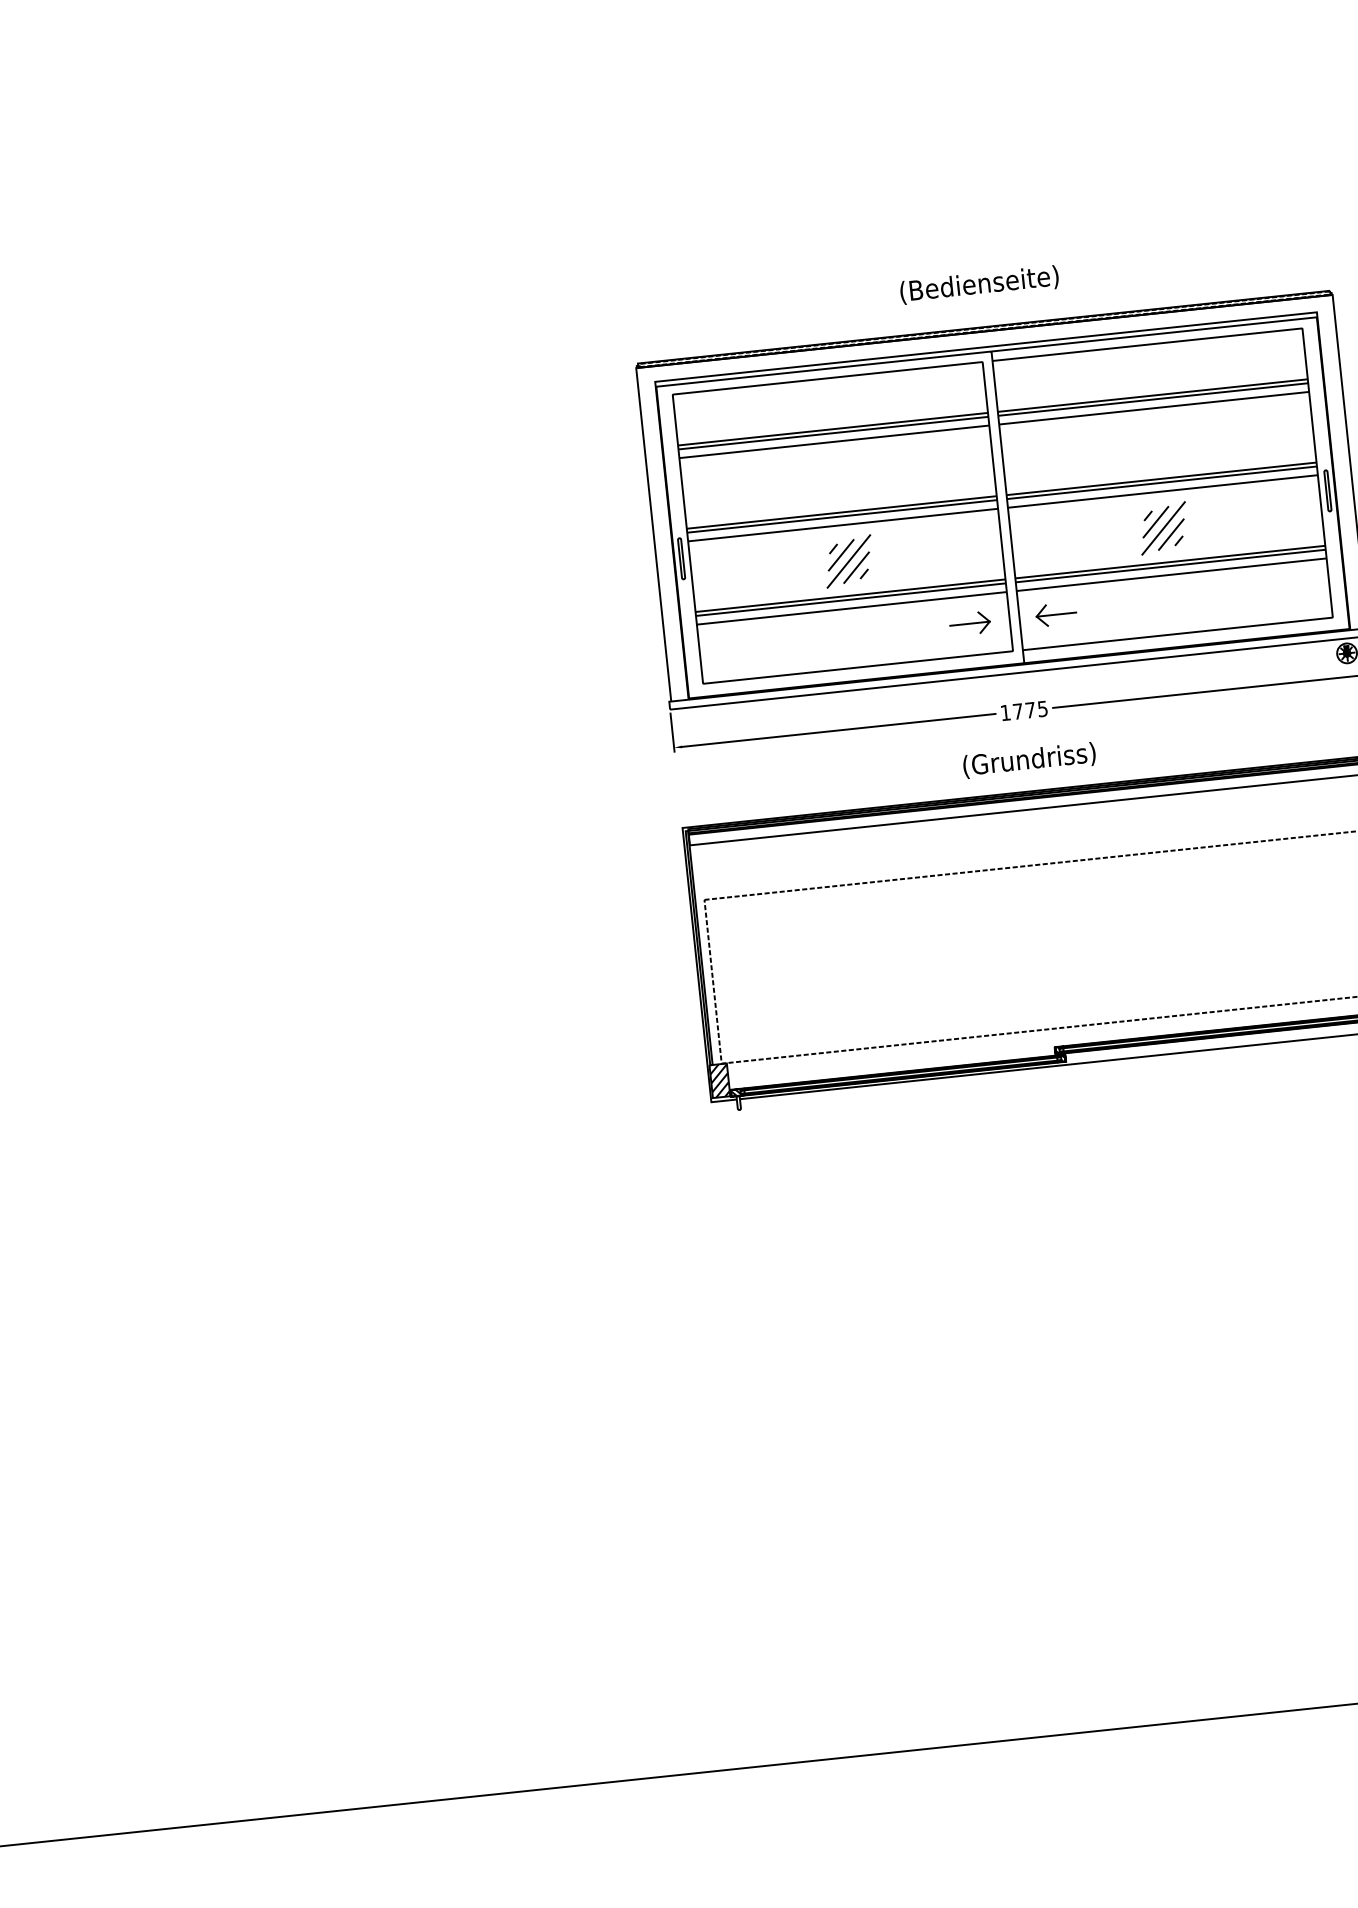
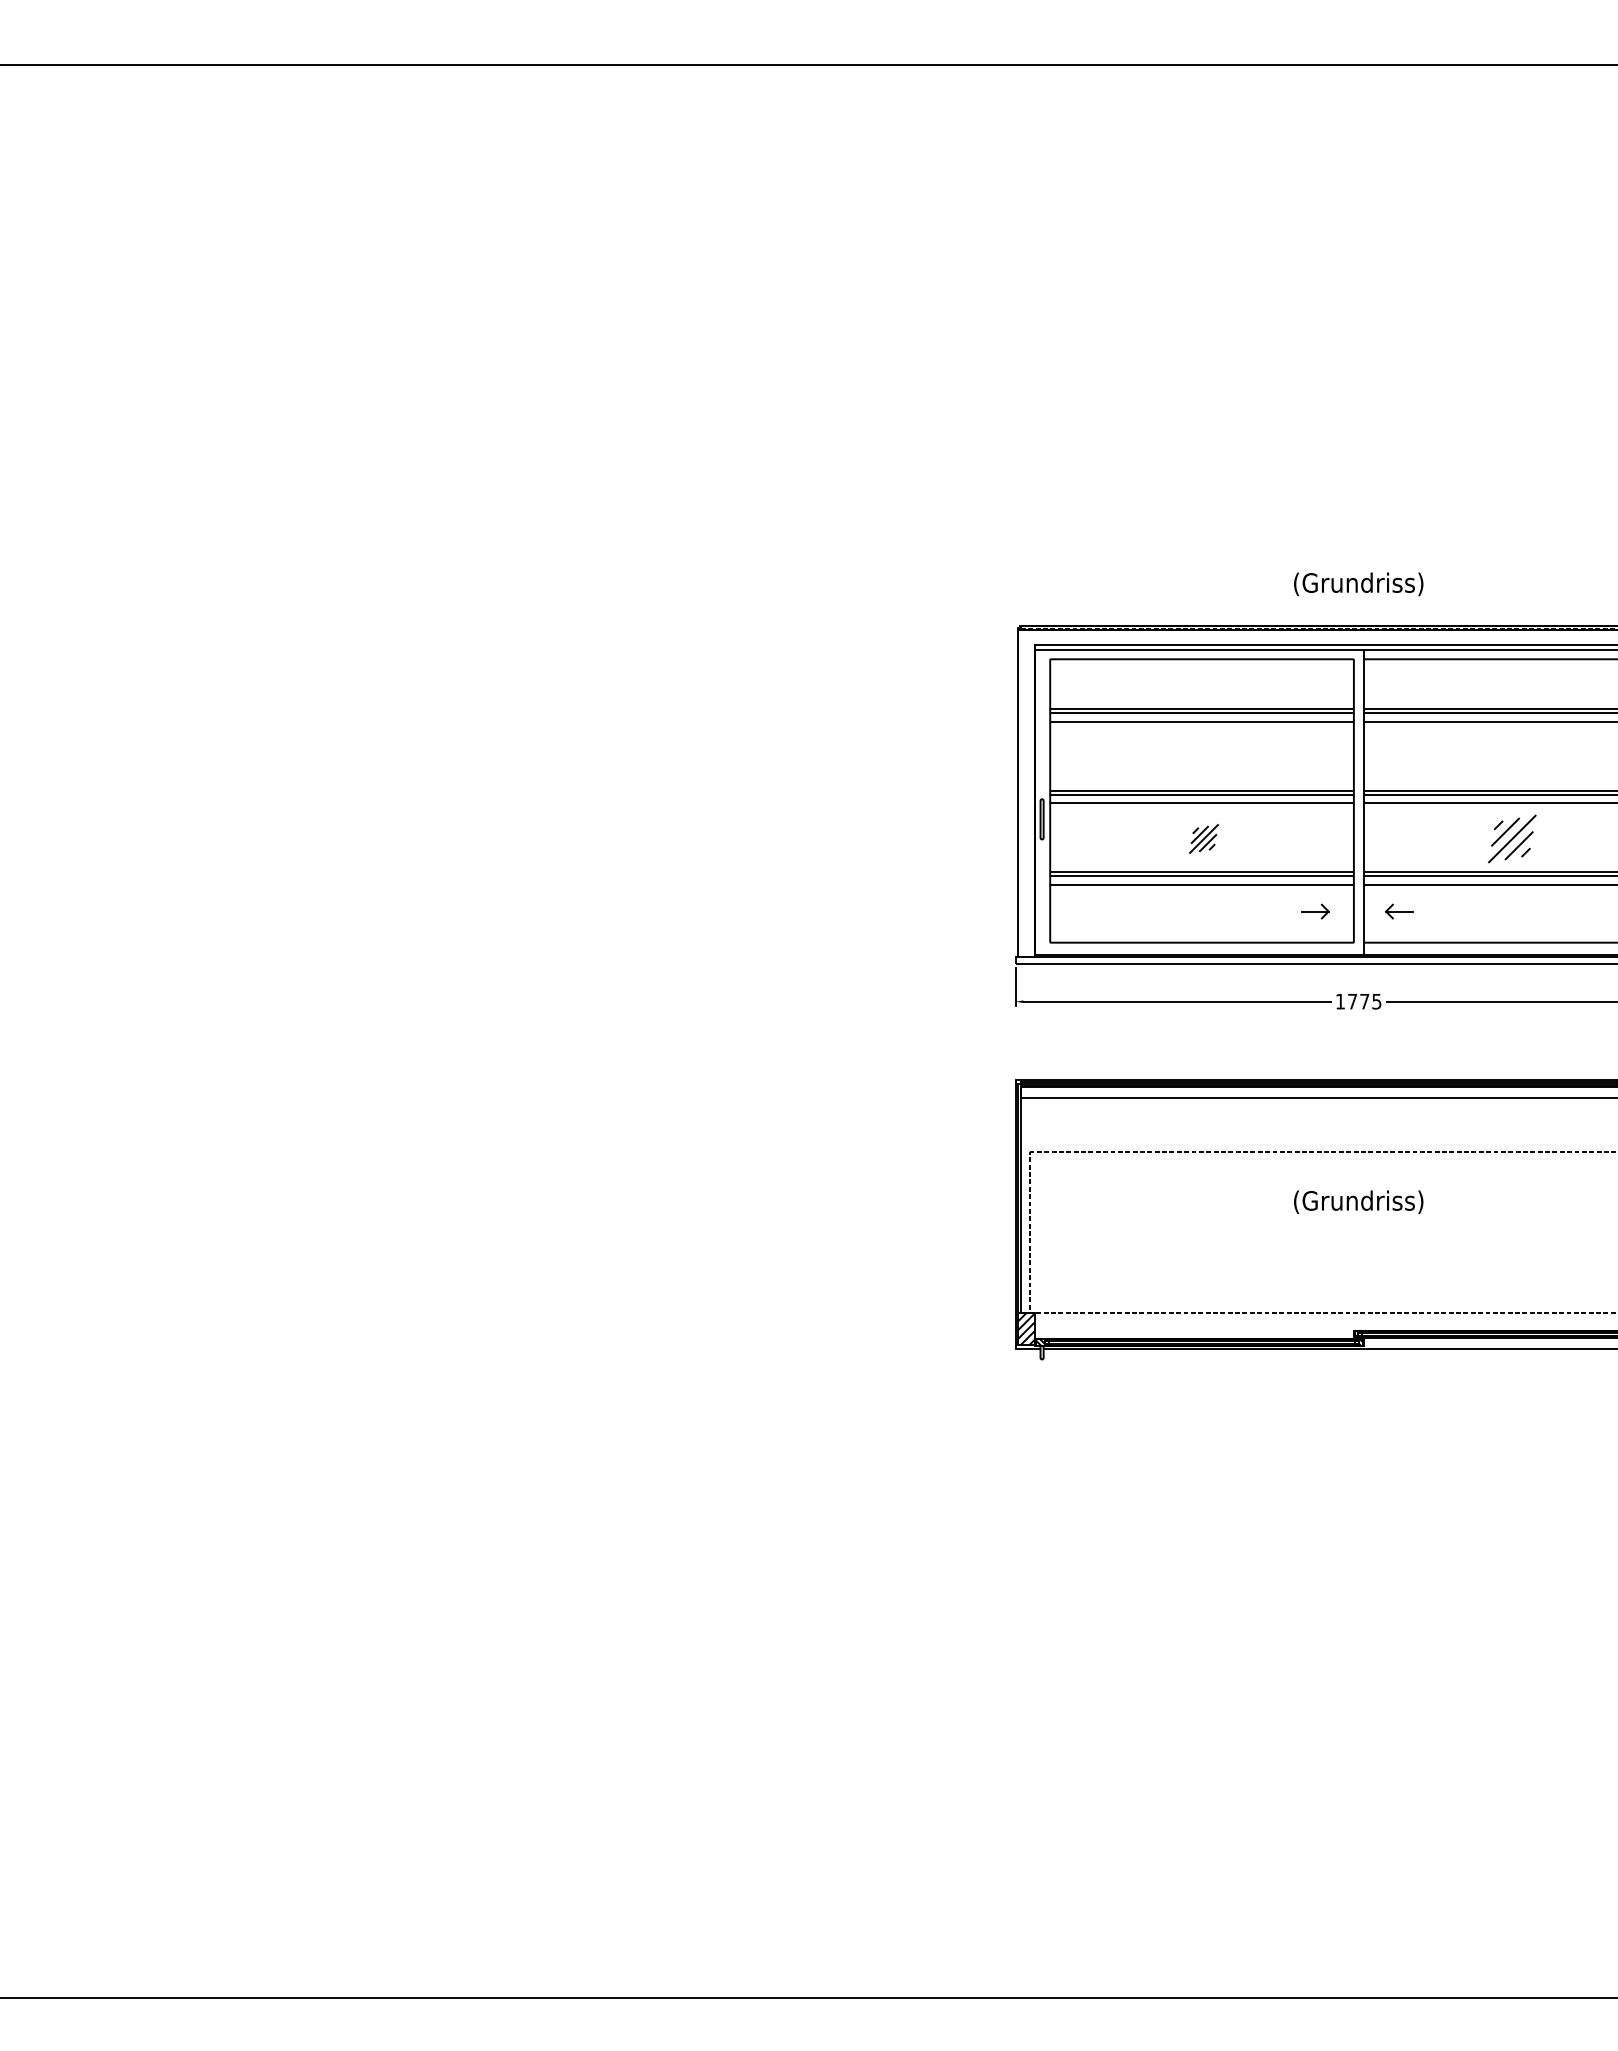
text: (979, 285) -> (1358, 584), (Bedienseite) -> (Grundriss)
part: (848, 561) -> (1203, 838), size x0.6
part: (1056, 614) -> (1399, 911), size x0.7
part: (970, 623) -> (1315, 911), size x0.7
text: (1029, 759) -> (1358, 1201), moved

